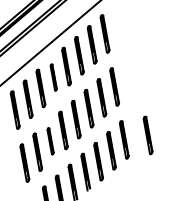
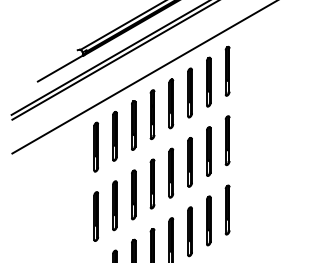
part: (53, 77) -> (152, 114), size x1.43
part: (147, 135) -> (258, 209), removed
part: (50, 141) -> (133, 194), size x1.43

